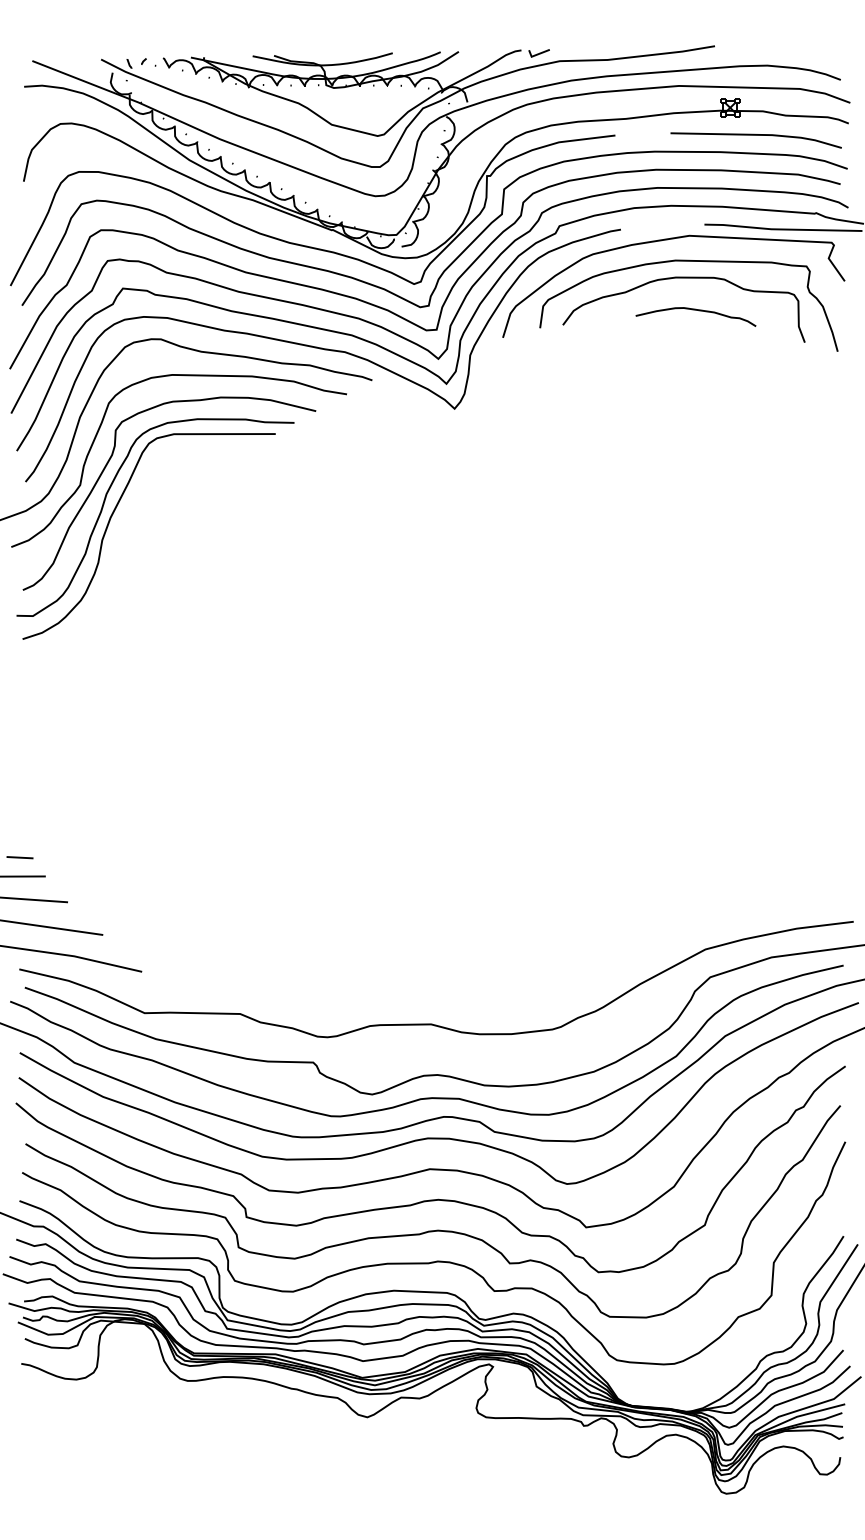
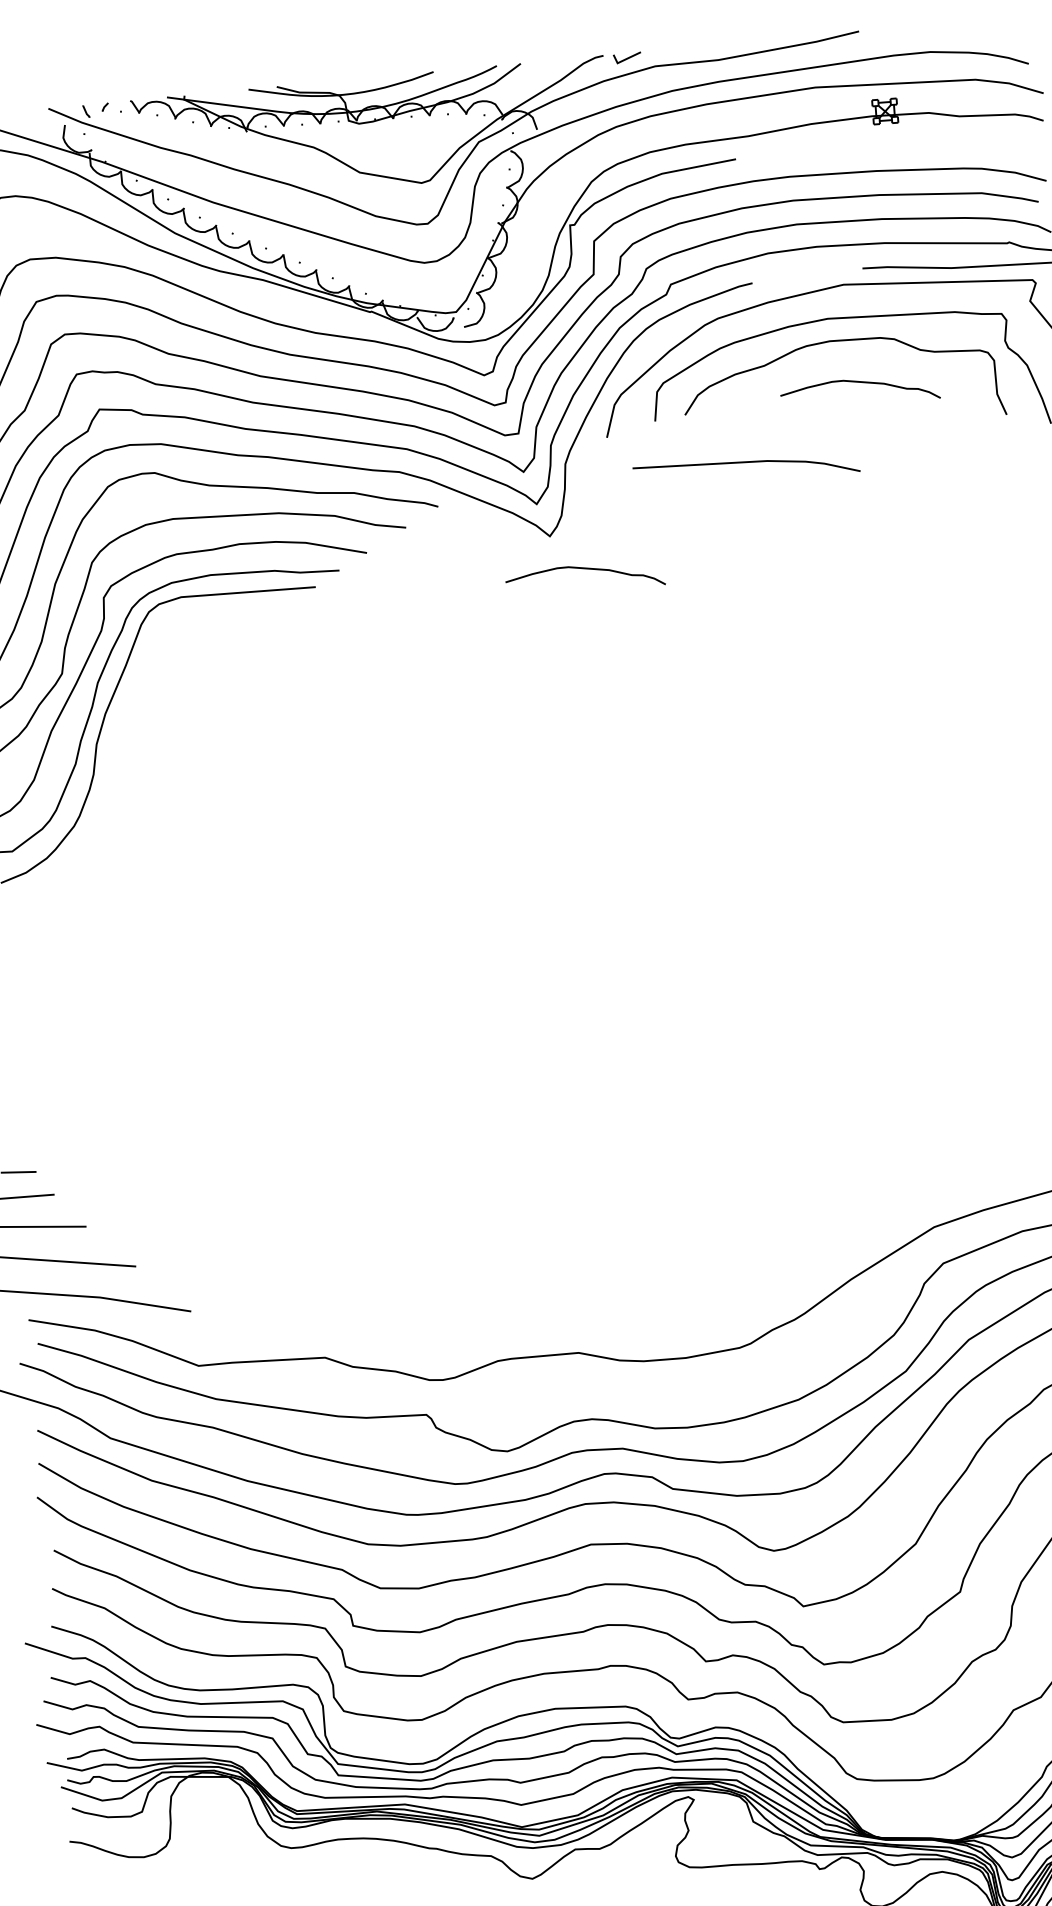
line: (755, 135) -> (745, 463), moved
curve: (481, 436) -> (588, 570), added

